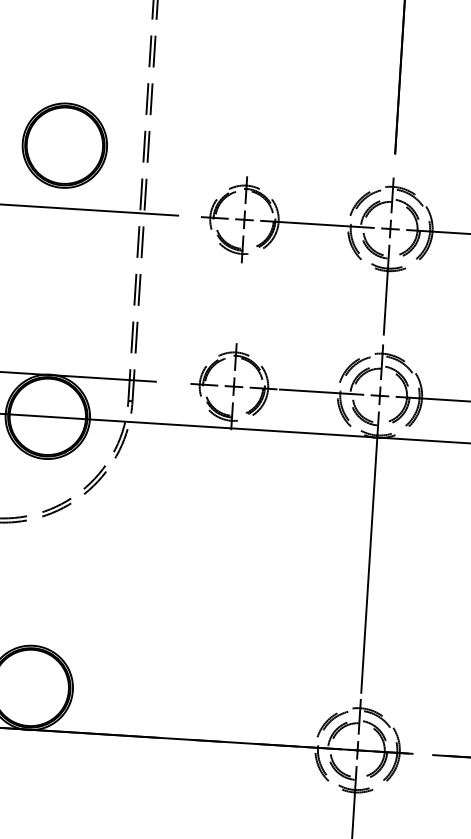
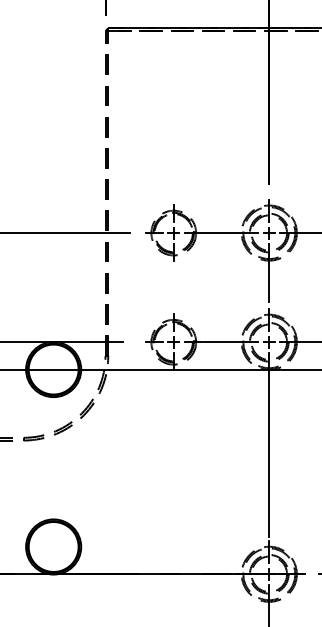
part: (64, 144) -> (53, 191), removed

